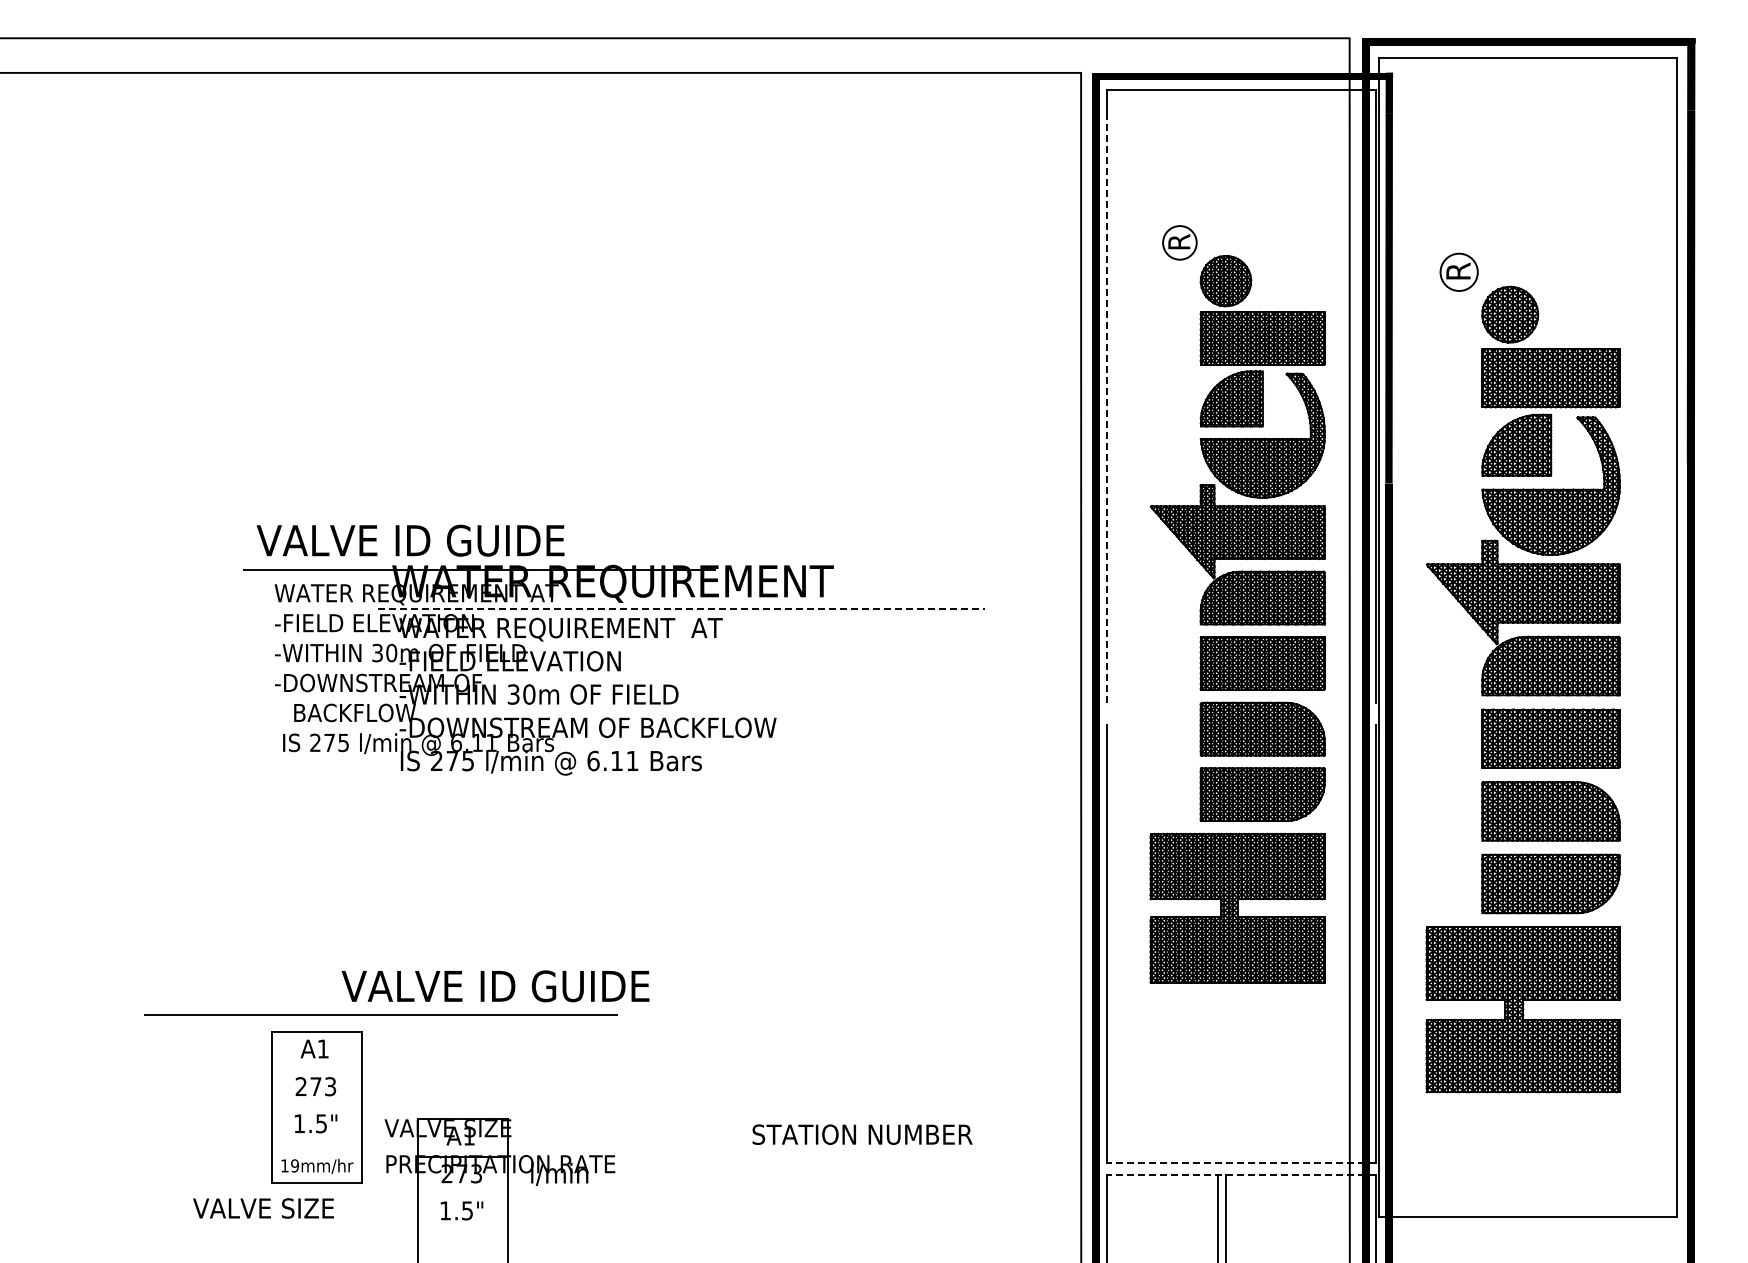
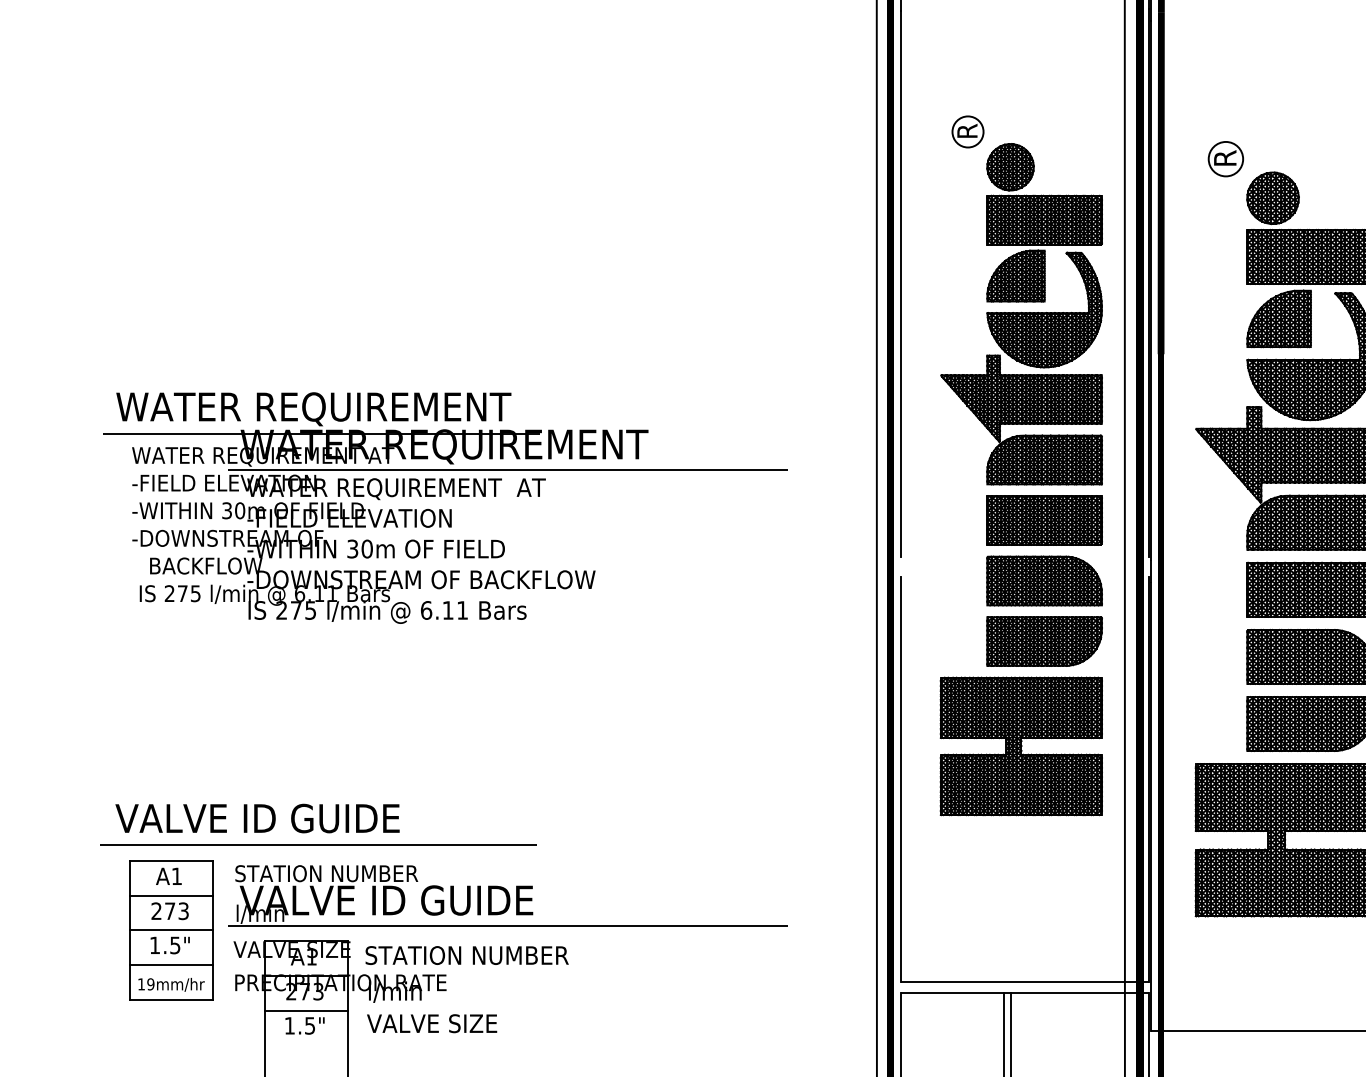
line: (1107, 407) -> (901, 283), dashed -> solid
text: (470, 542) -> (312, 408), VALVE ID GUIDE -> WATER REQUIREMENT
line: (682, 609) -> (508, 470), dashed -> solid
text: (495, 986) -> (257, 818), moved
line: (380, 1014) -> (318, 844), moved
line: (317, 1069) -> (171, 895), added
part: (681, 1069) -> (507, 895), added
line: (317, 1107) -> (171, 930), added
text: (862, 1134) -> (467, 955), moved
line: (317, 1144) -> (171, 964), added
line: (1241, 1163) -> (1024, 982), dashed -> solid
line: (1241, 1174) -> (1024, 992), dashed -> solid
line: (463, 1194) -> (306, 1010), added
text: (263, 1208) -> (432, 1023), moved

